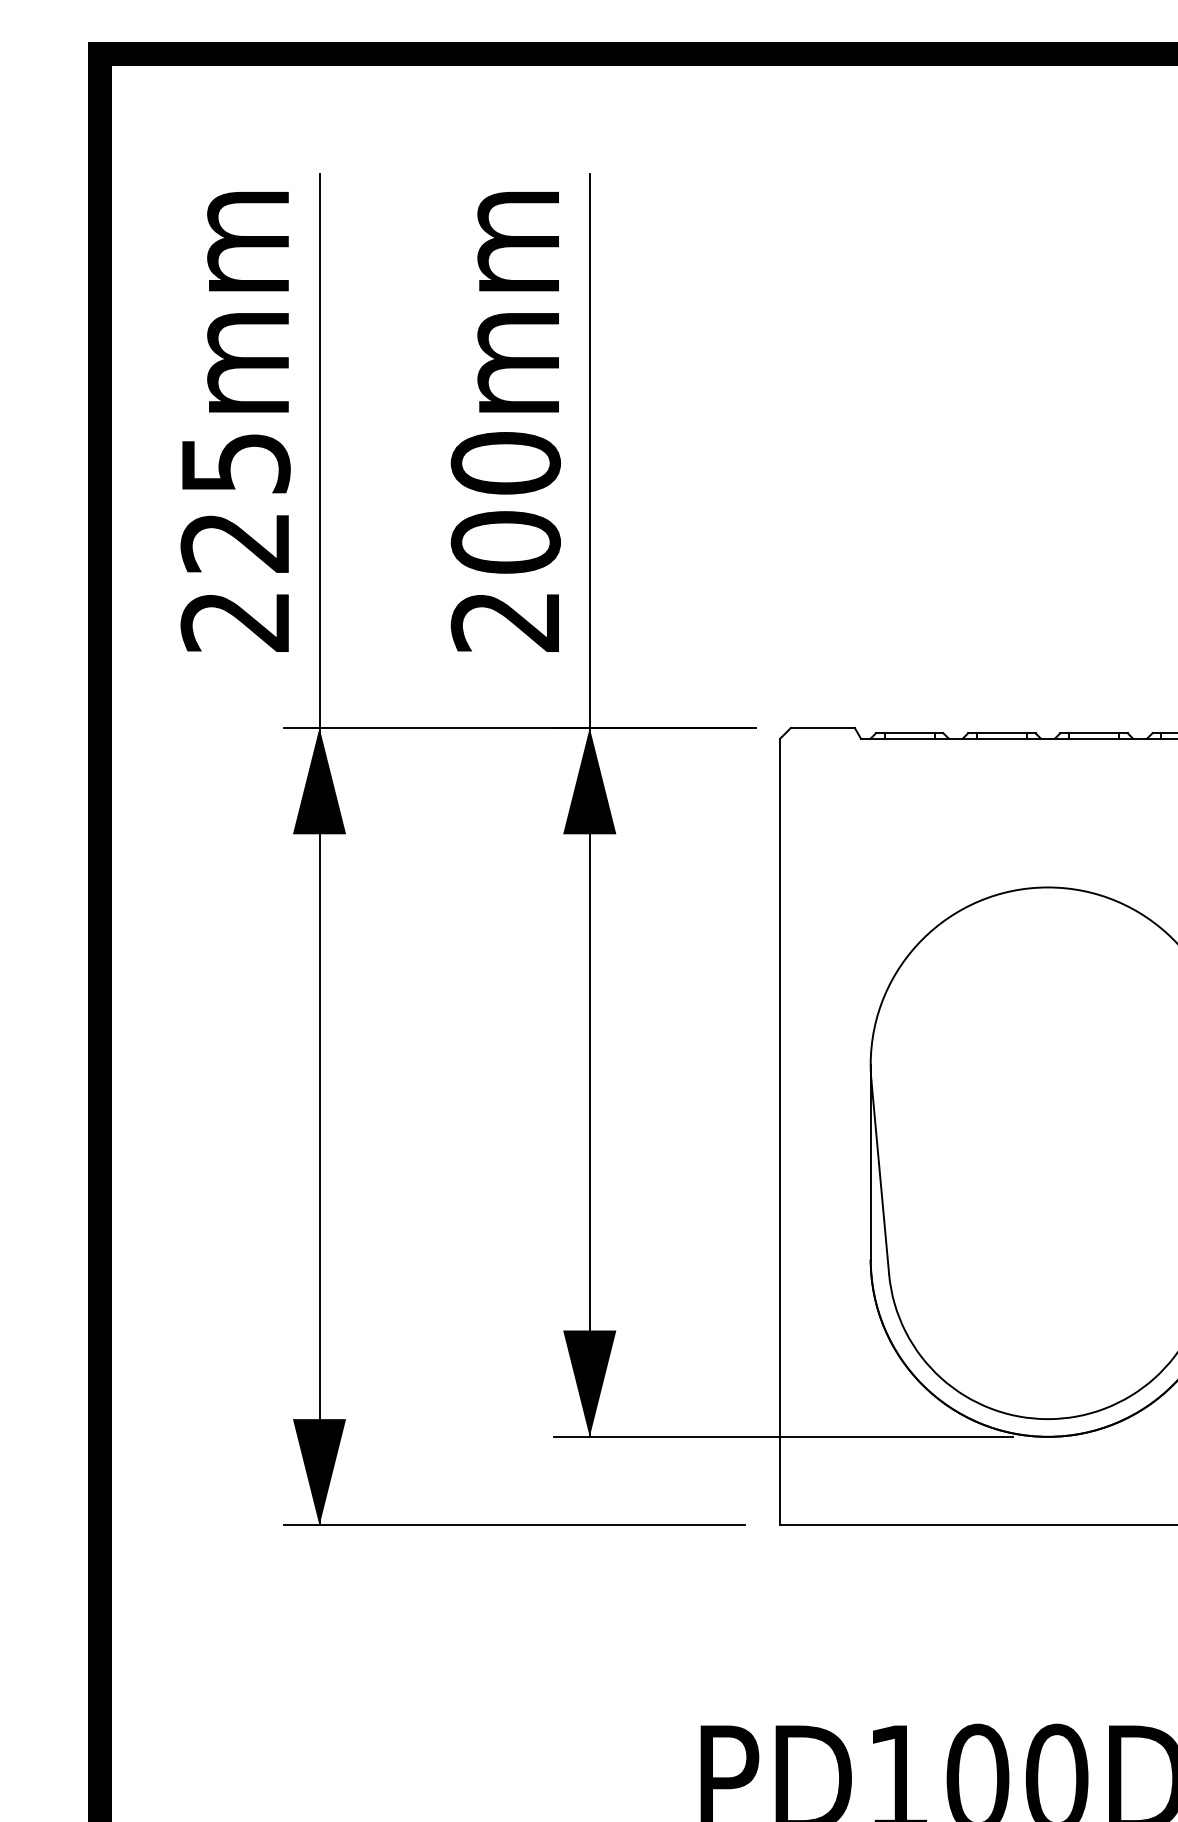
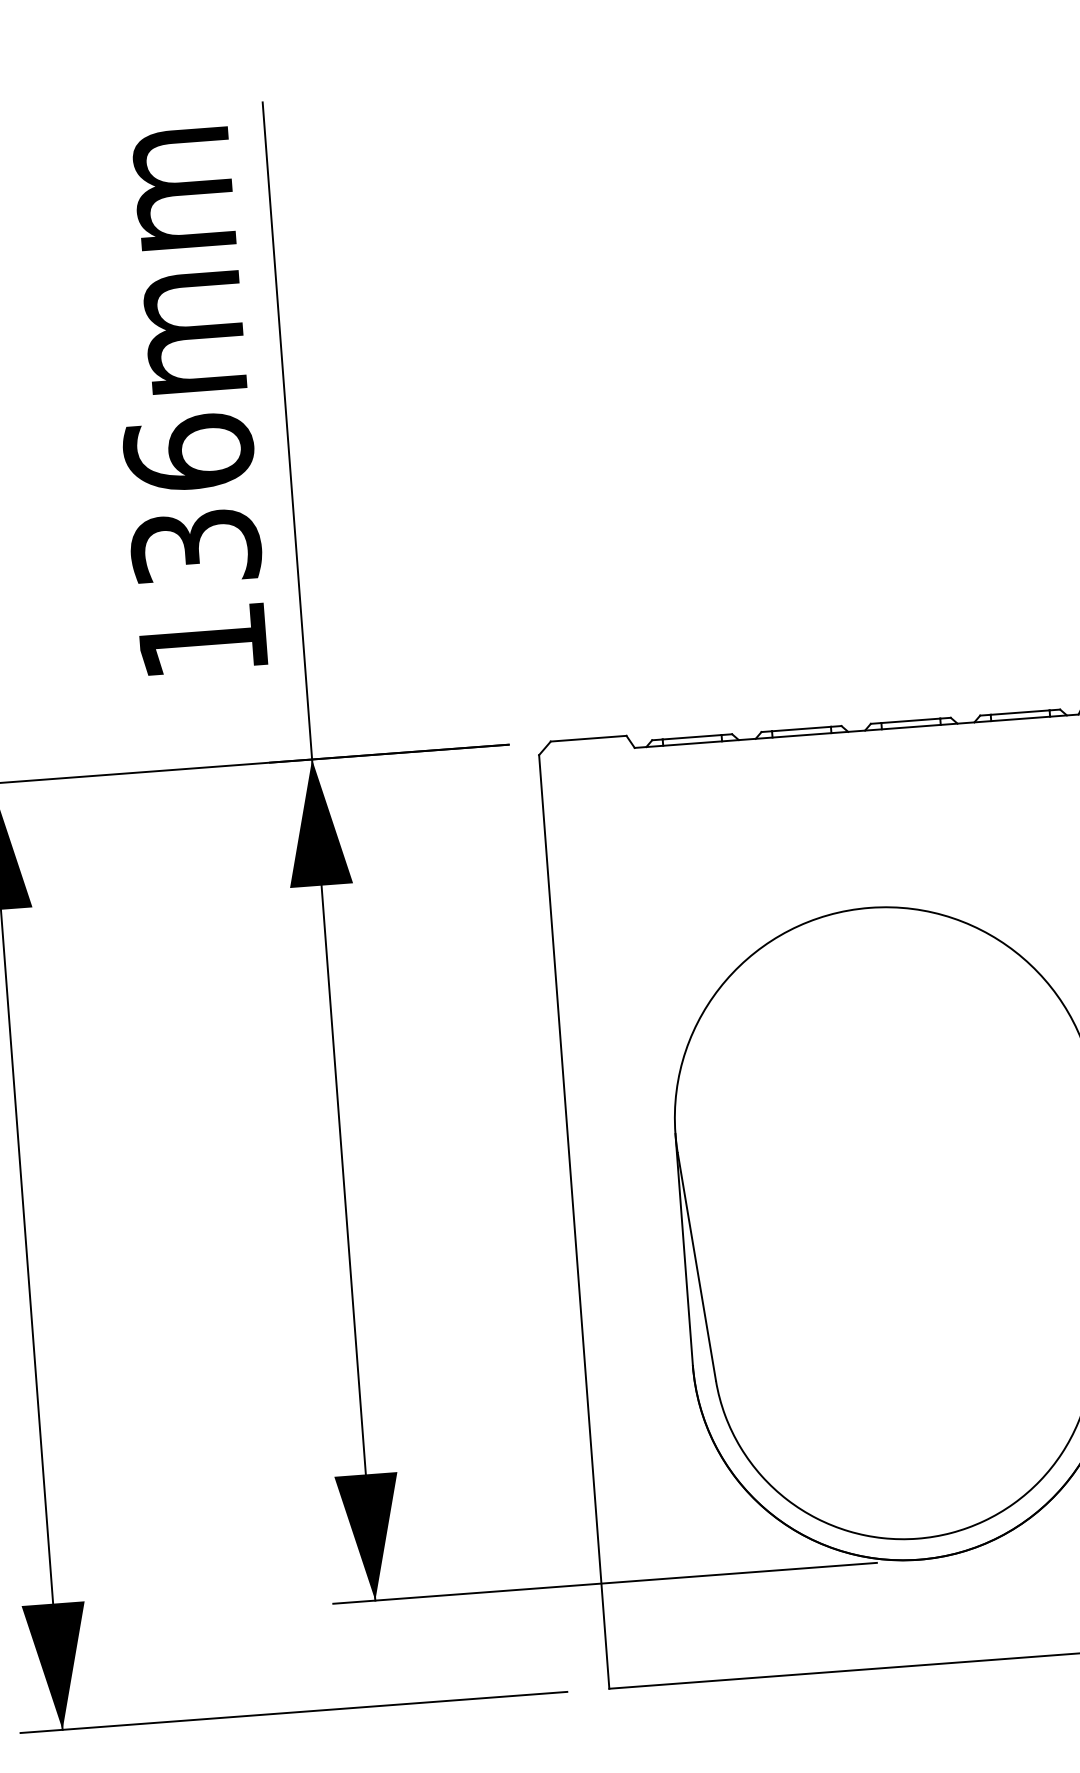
text: (505, 541) -> (195, 545), 200mm -> 136mm

